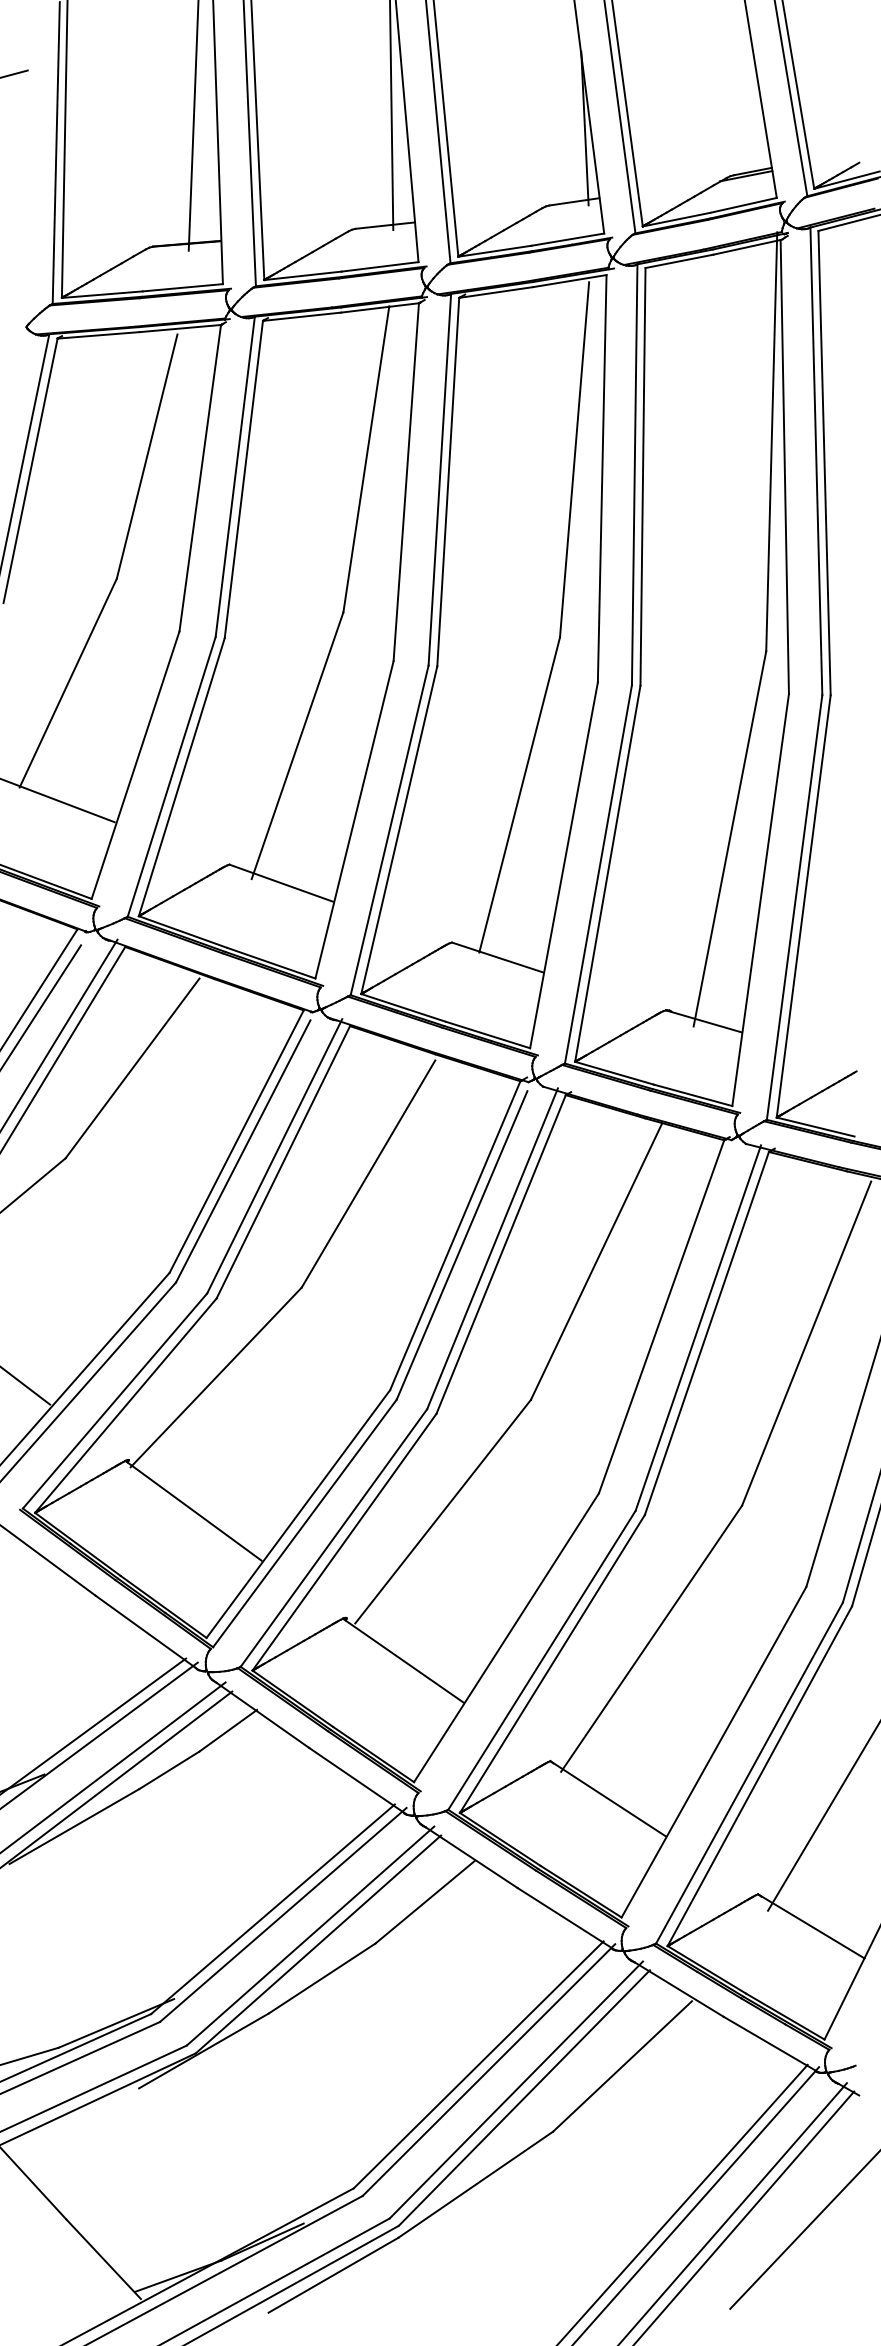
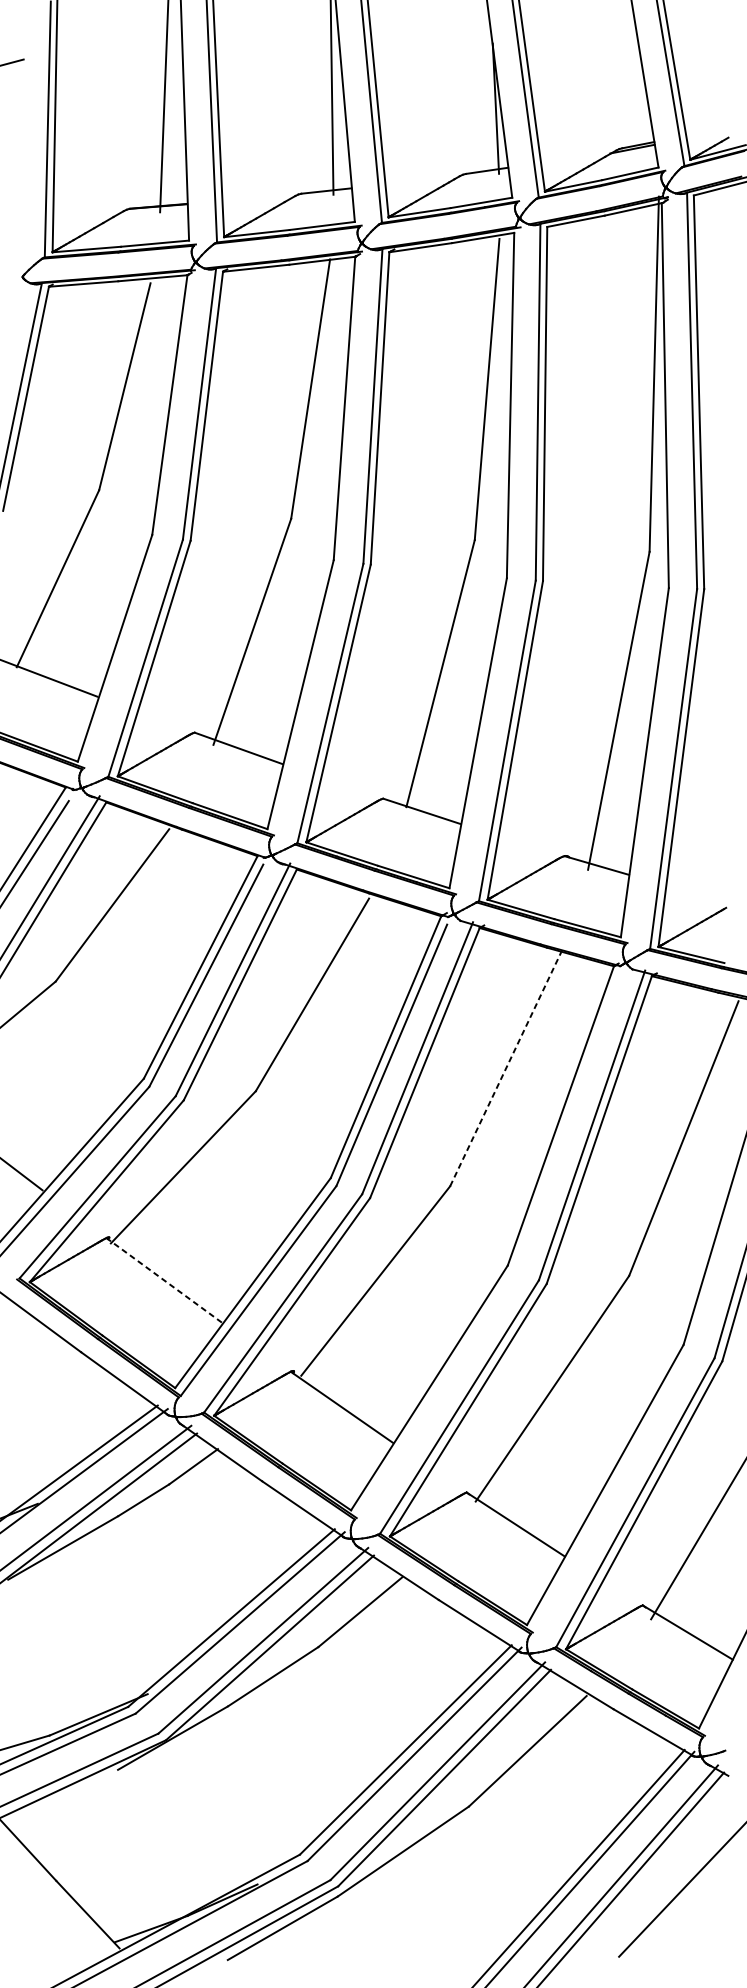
line: (596, 1261) -> (505, 1069), solid -> dashed
line: (193, 1510) -> (164, 1280), solid -> dashed

